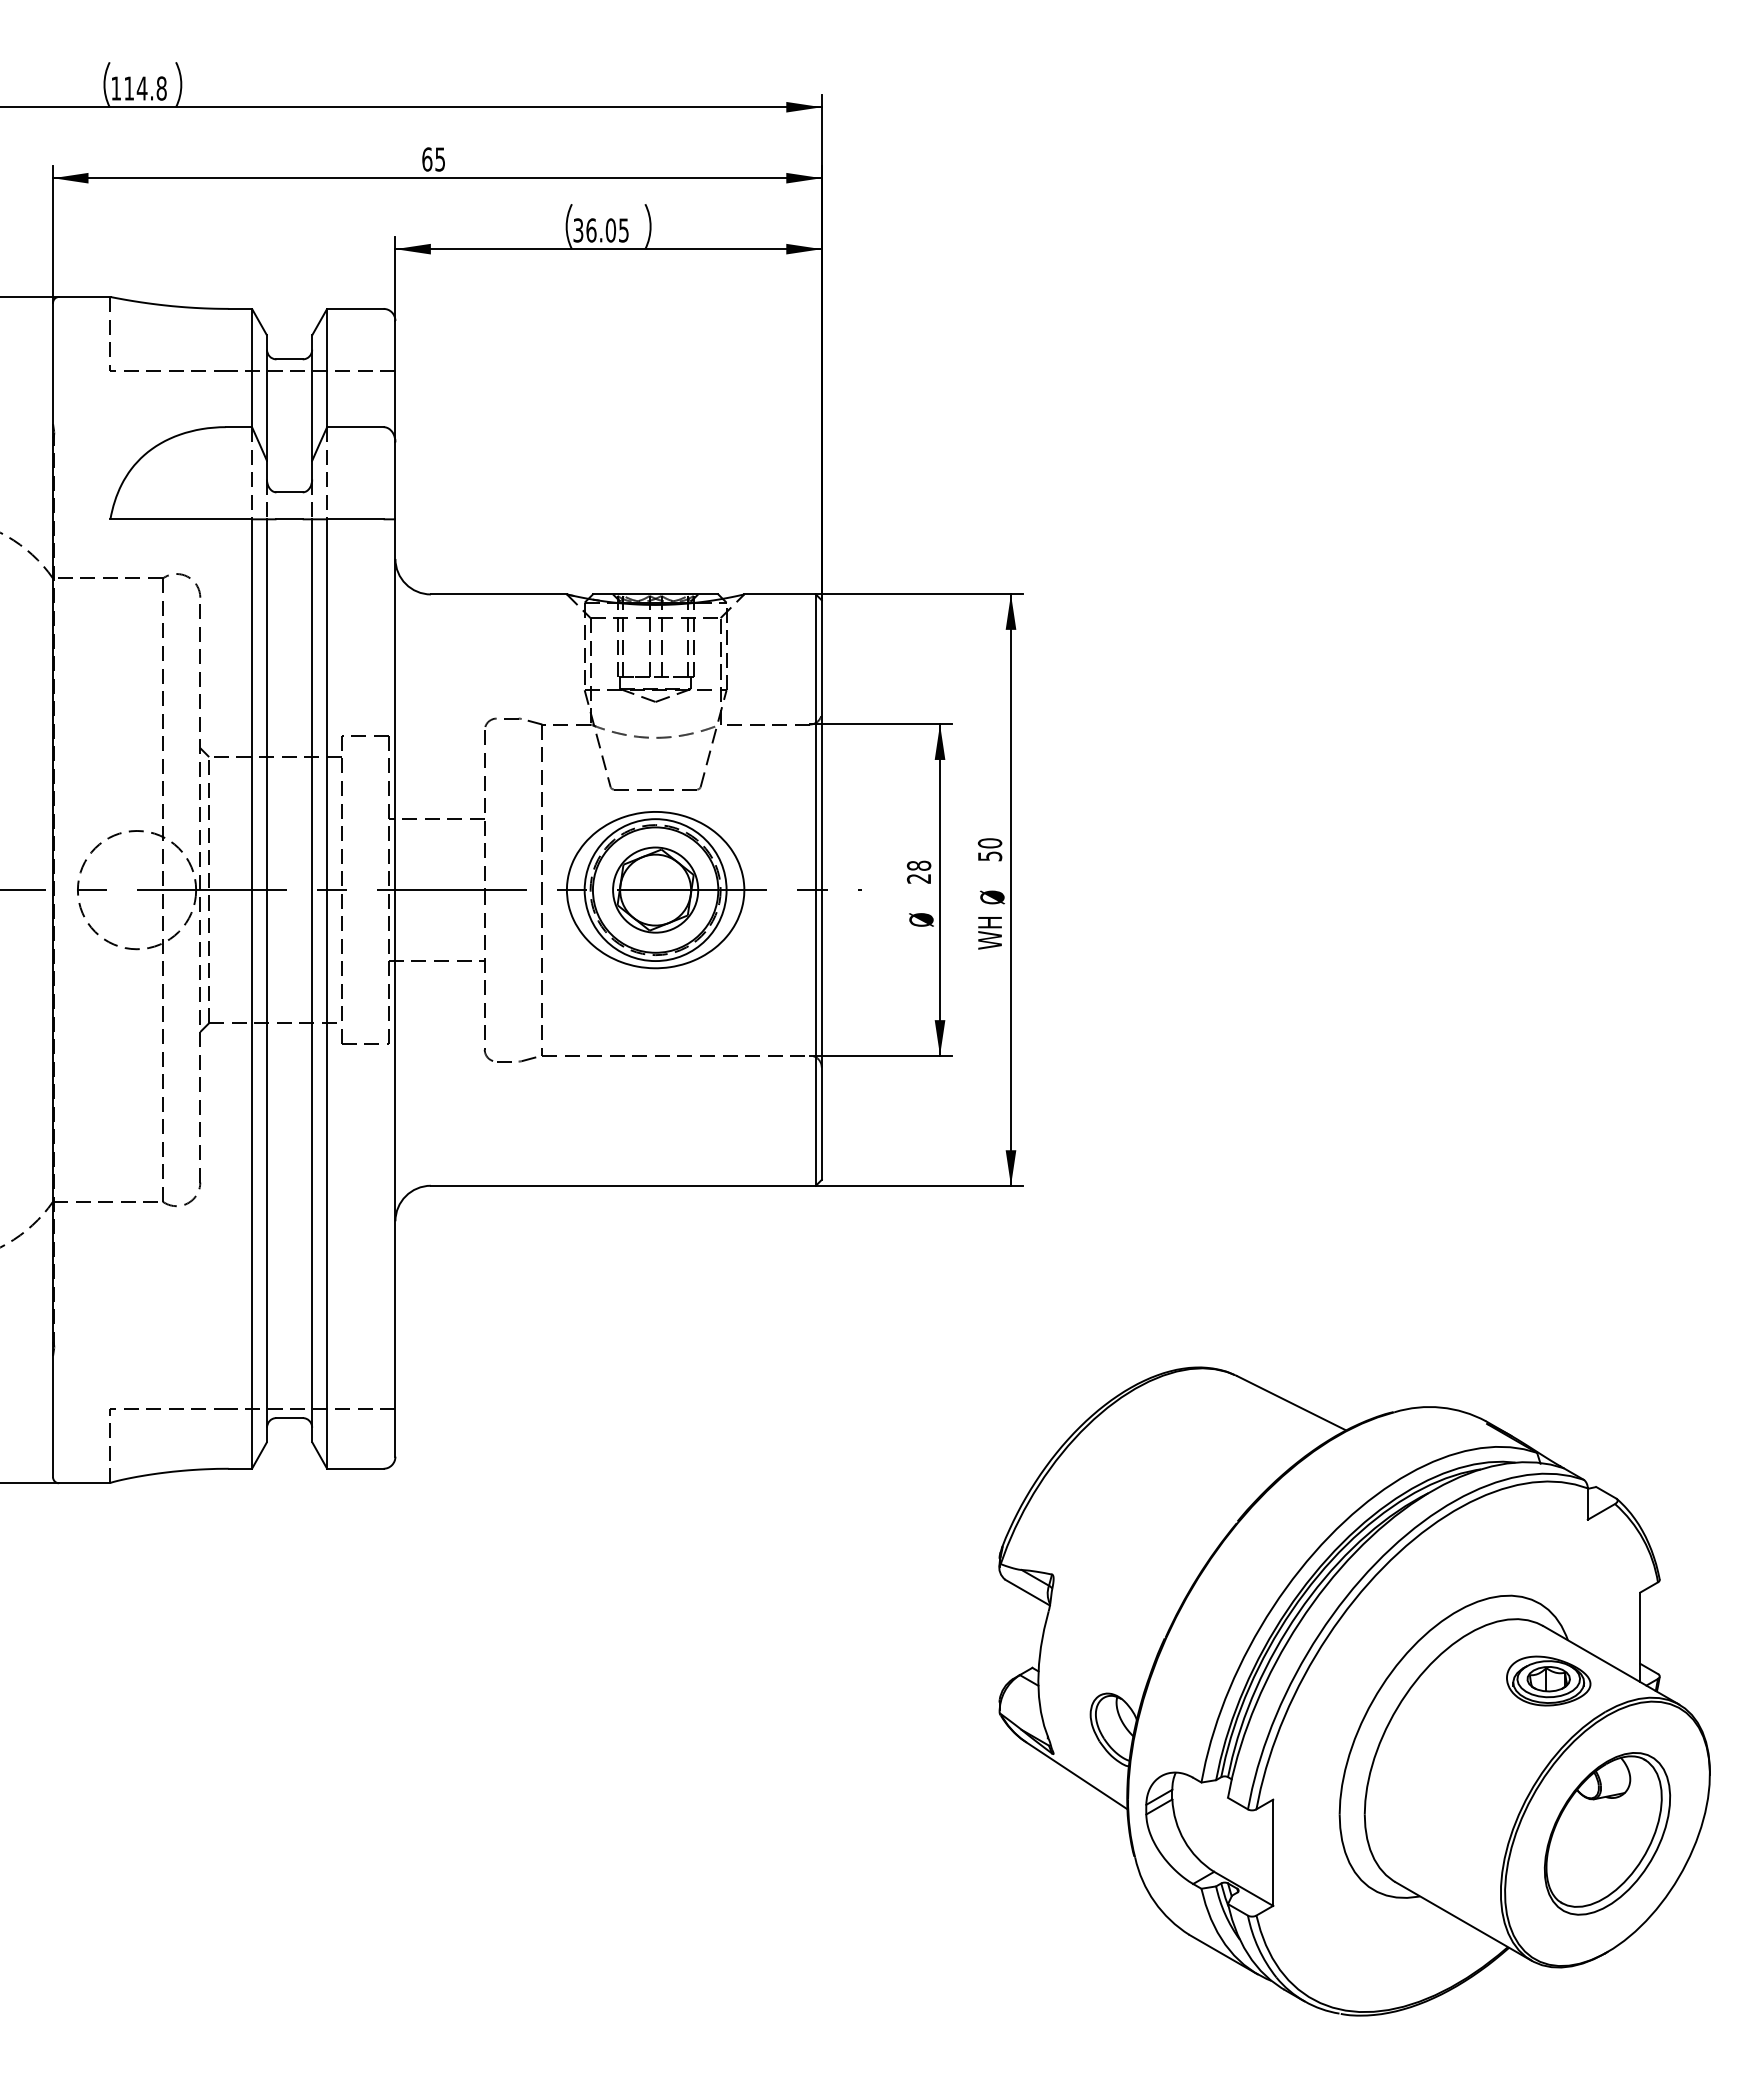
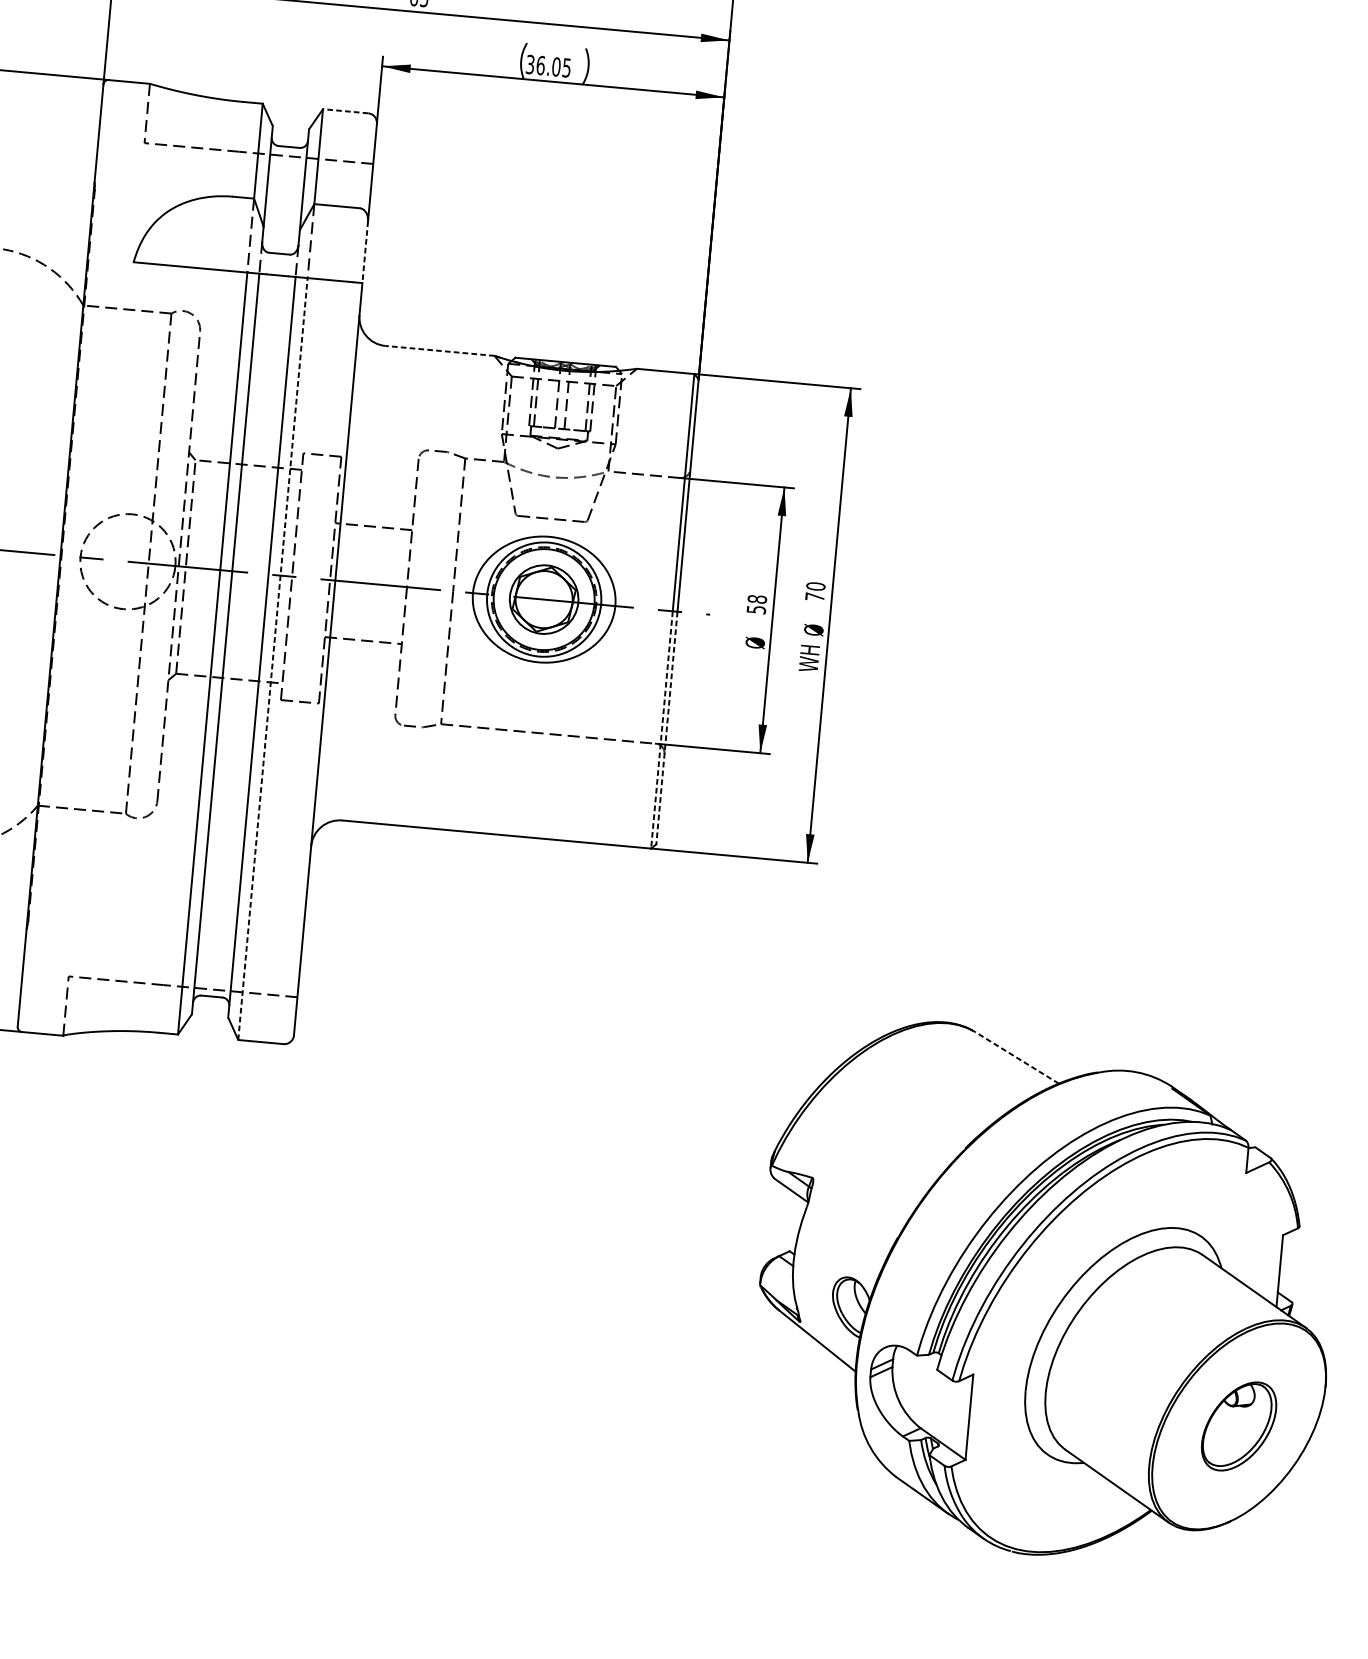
line: (354, 308) -> (344, 110), solid -> dashed
line: (395, 481) -> (365, 252), solid -> dashed
line: (498, 594) -> (439, 350), solid -> dashed
text: (990, 856) -> (815, 597), 50 -> 70
text: (918, 878) -> (755, 609), 28 -> 58
line: (327, 994) -> (273, 659), solid -> dashed
line: (821, 1034) -> (666, 727), solid -> dashed
line: (815, 1037) -> (661, 729), solid -> dashed
line: (1291, 1403) -> (1016, 1058), solid -> dashed
part: (1548, 1680) -> (1202, 1299), removed
part: (1607, 1833) -> (1239, 1426), size x0.7

